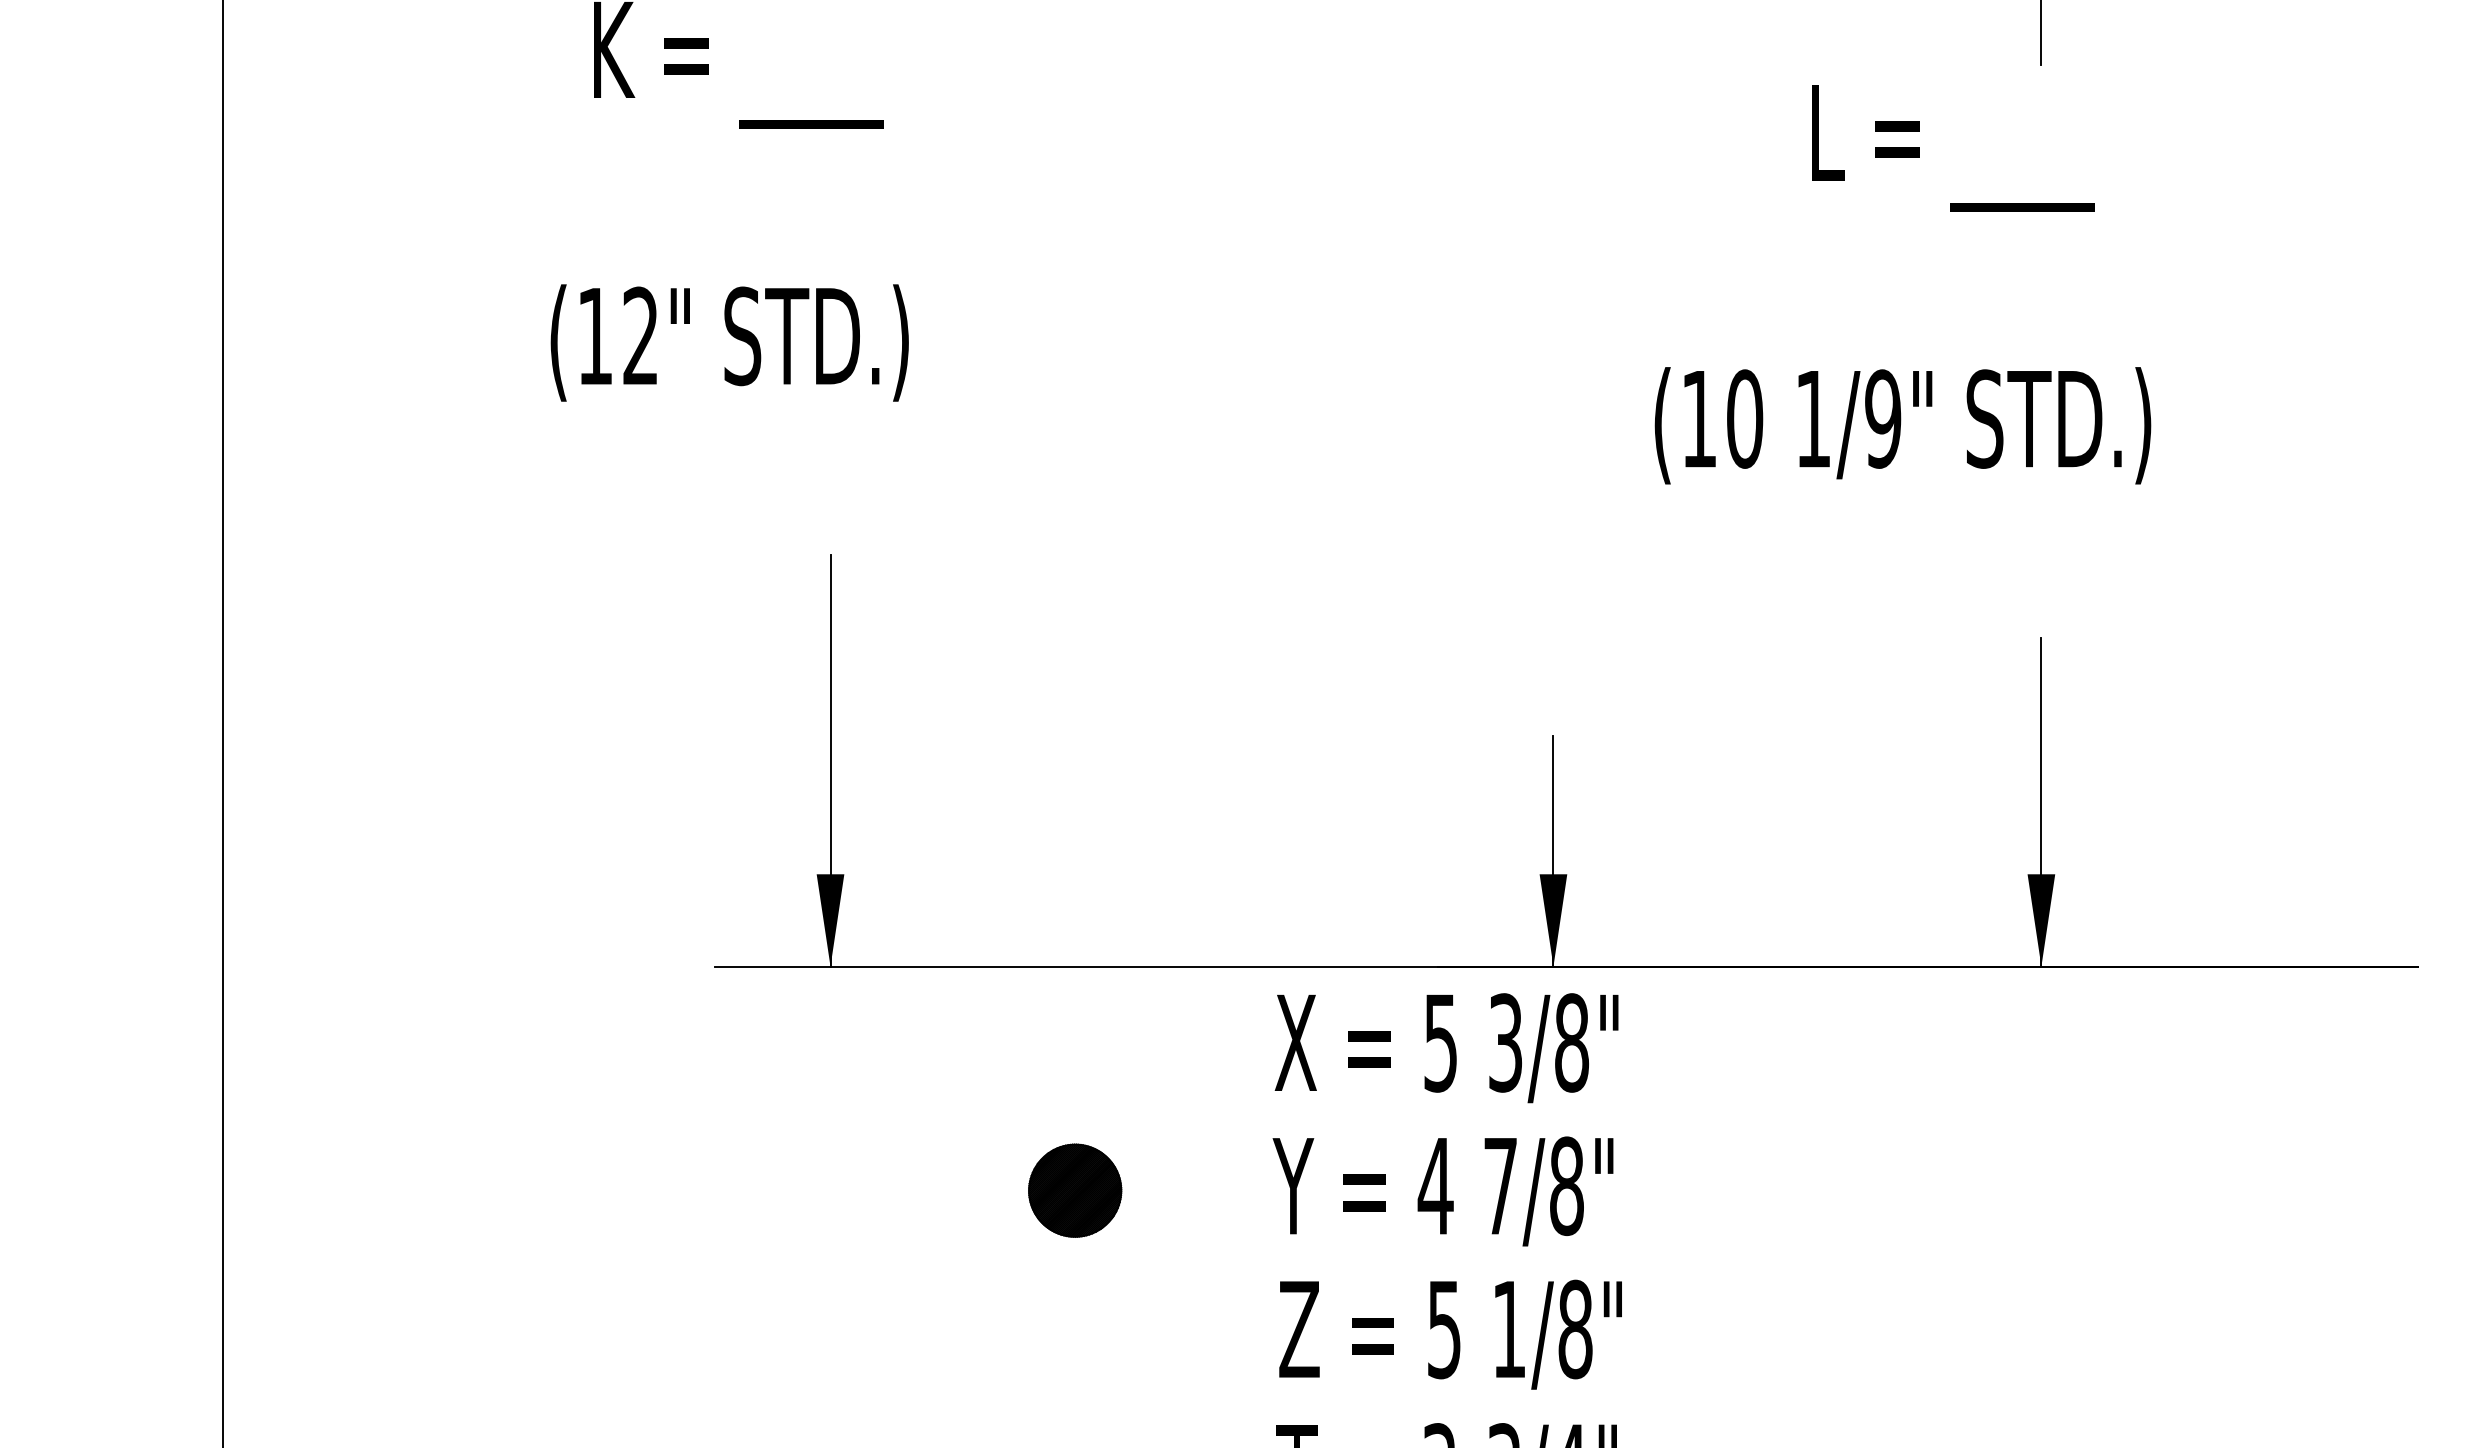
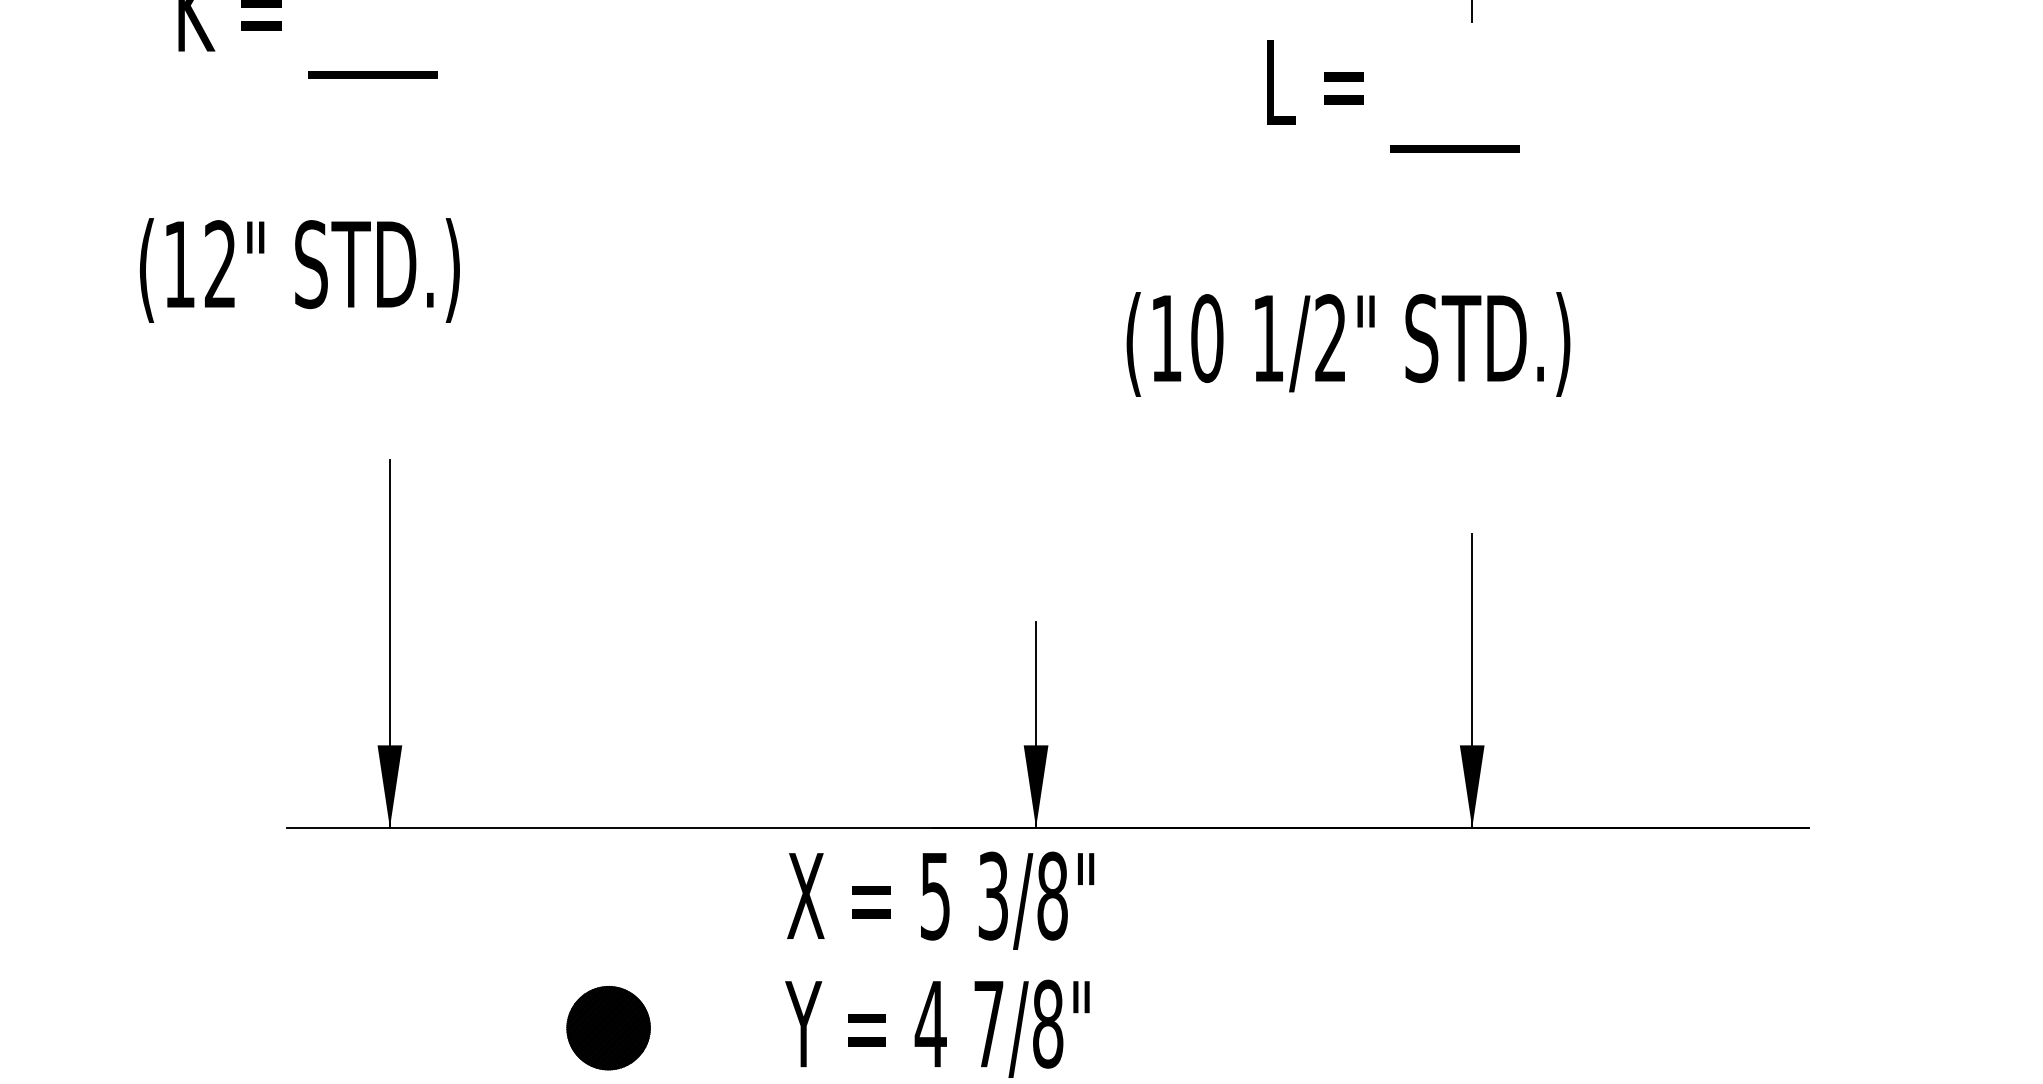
text: (1883, 418) -> (1331, 337), 1/9" -> 1/2"

